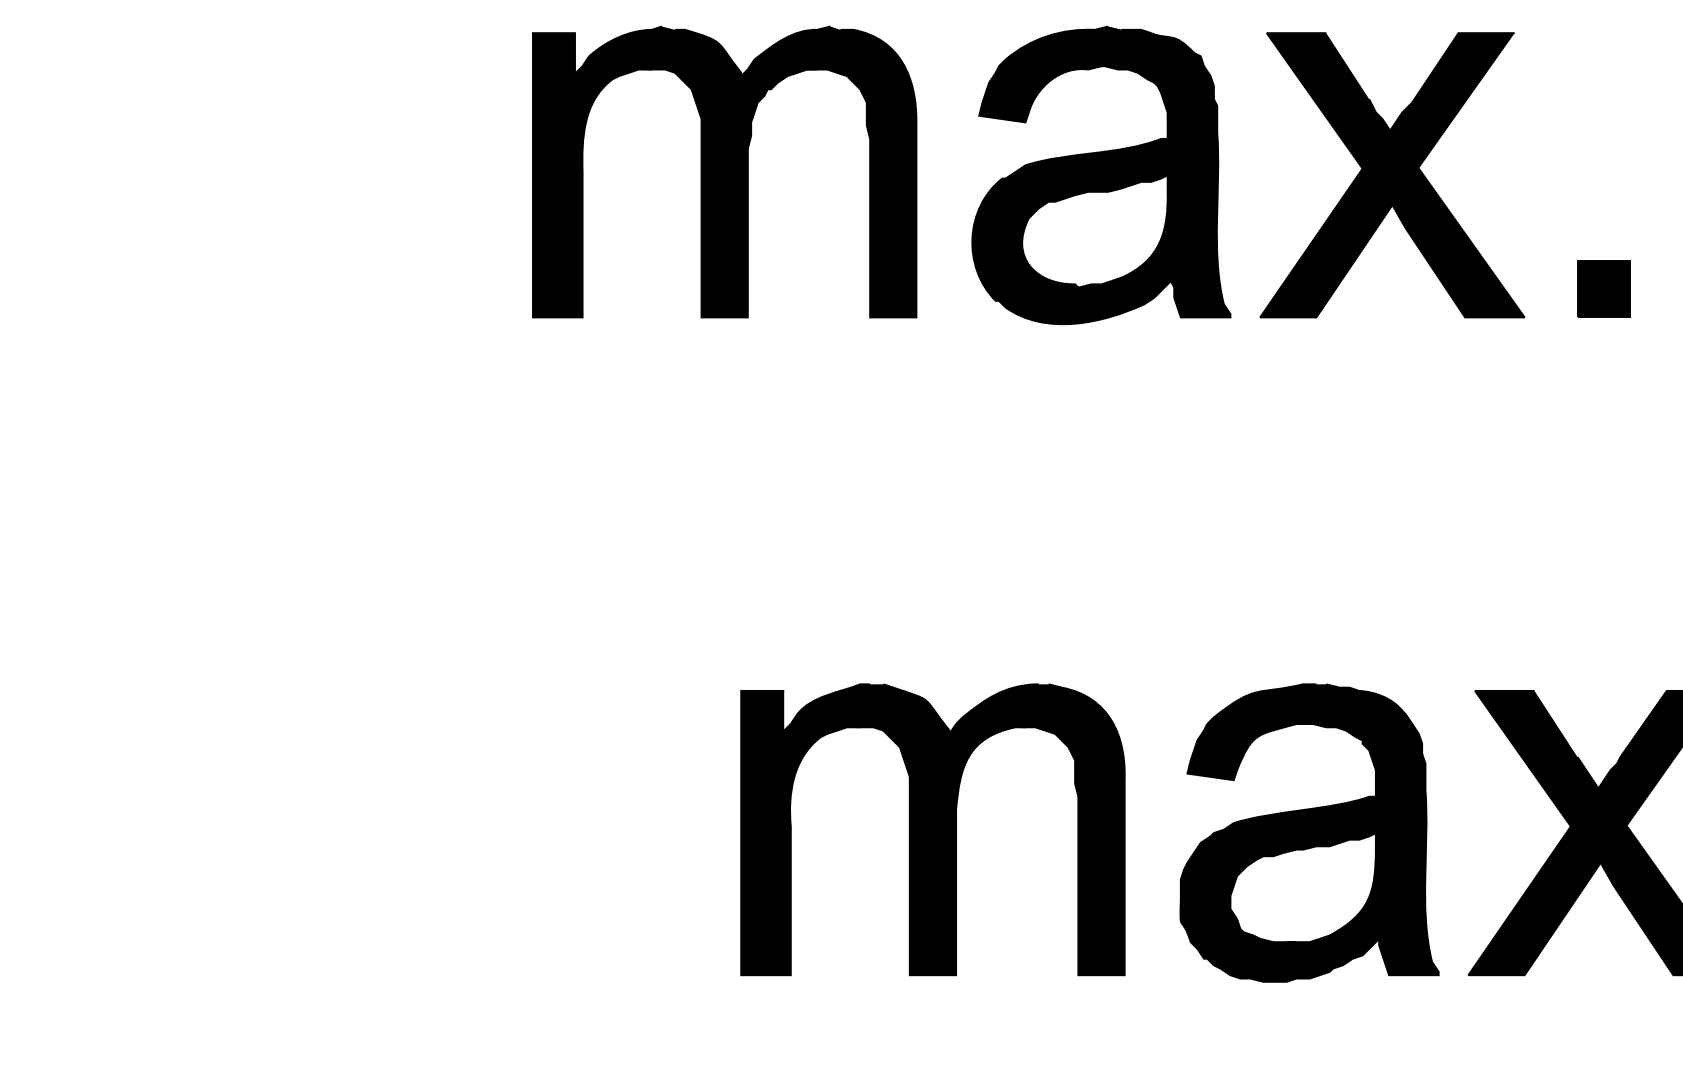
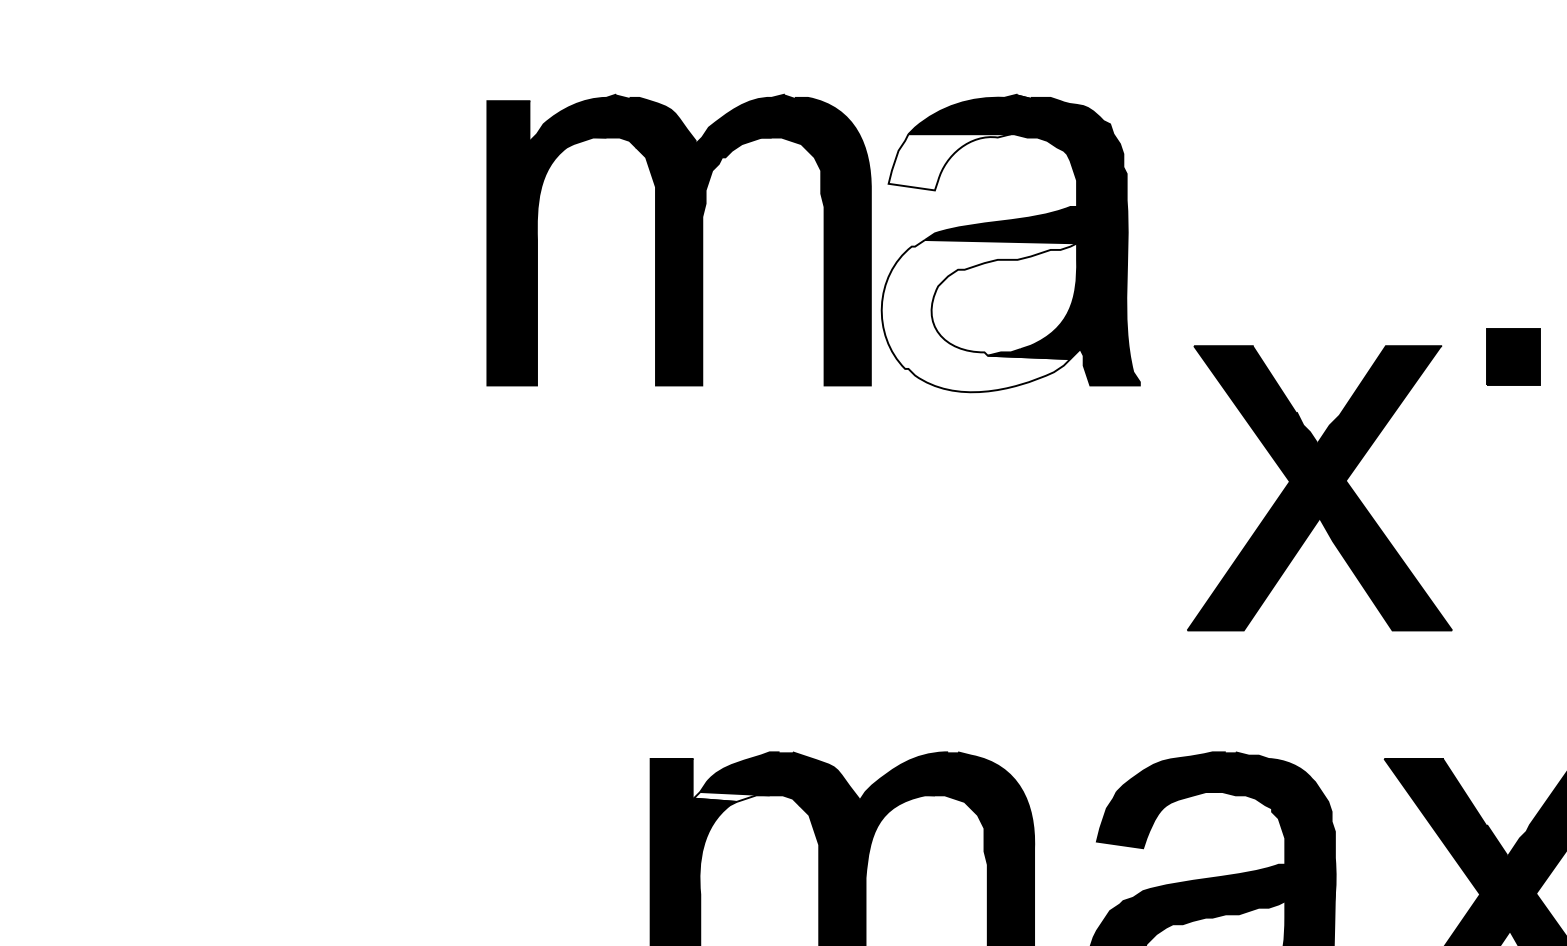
fill: (1040, 94) -> (949, 162), removed
part: (724, 171) -> (678, 239), moved
part: (1392, 175) -> (1319, 488), moved
fill: (1069, 247) -> (978, 315), removed
fill: (822, 728) -> (731, 796), removed

